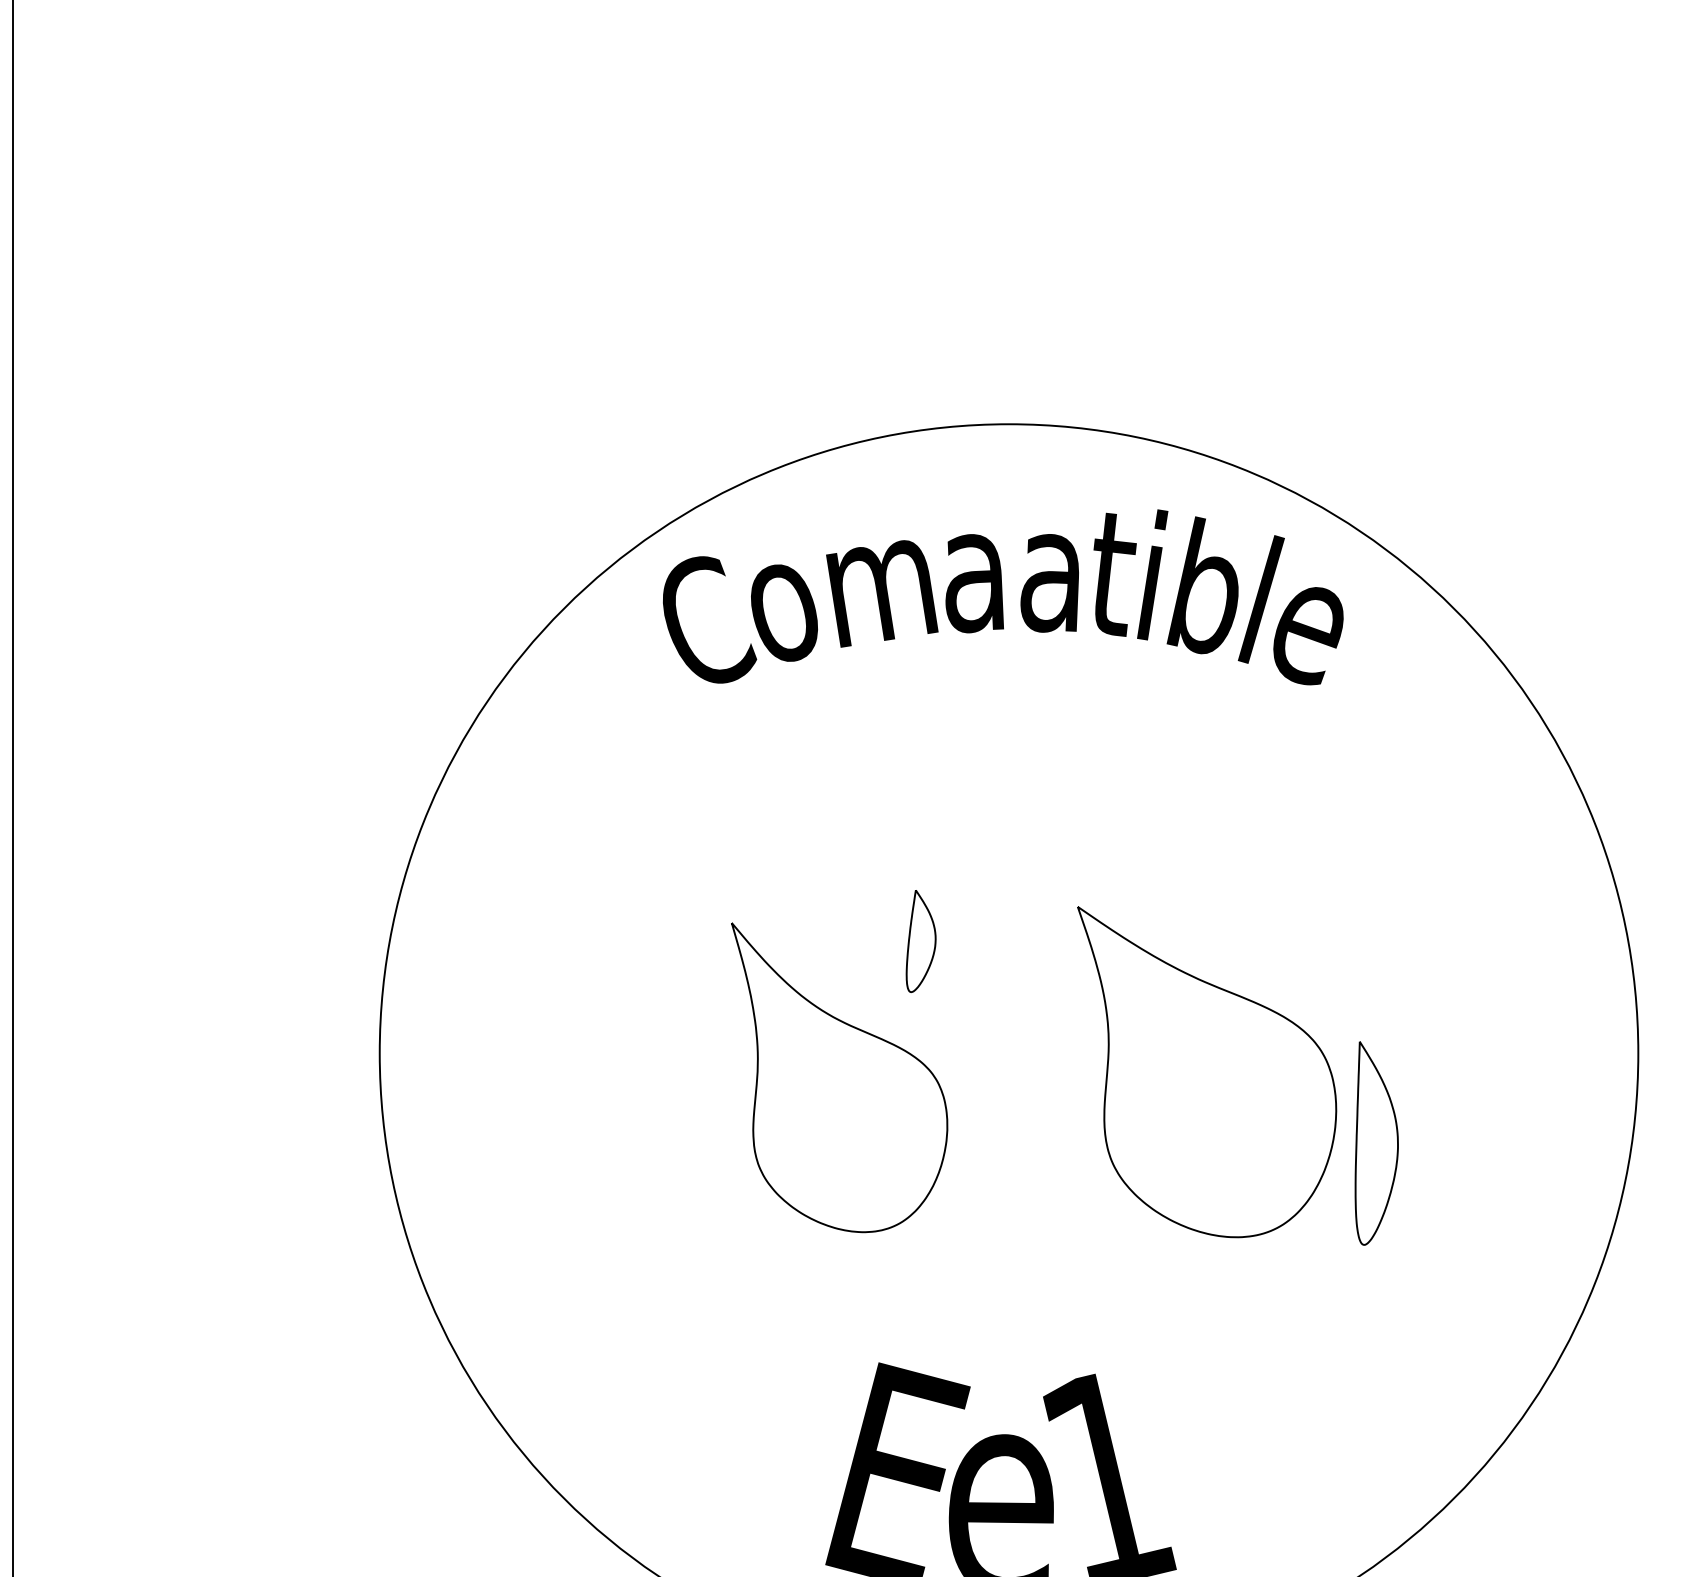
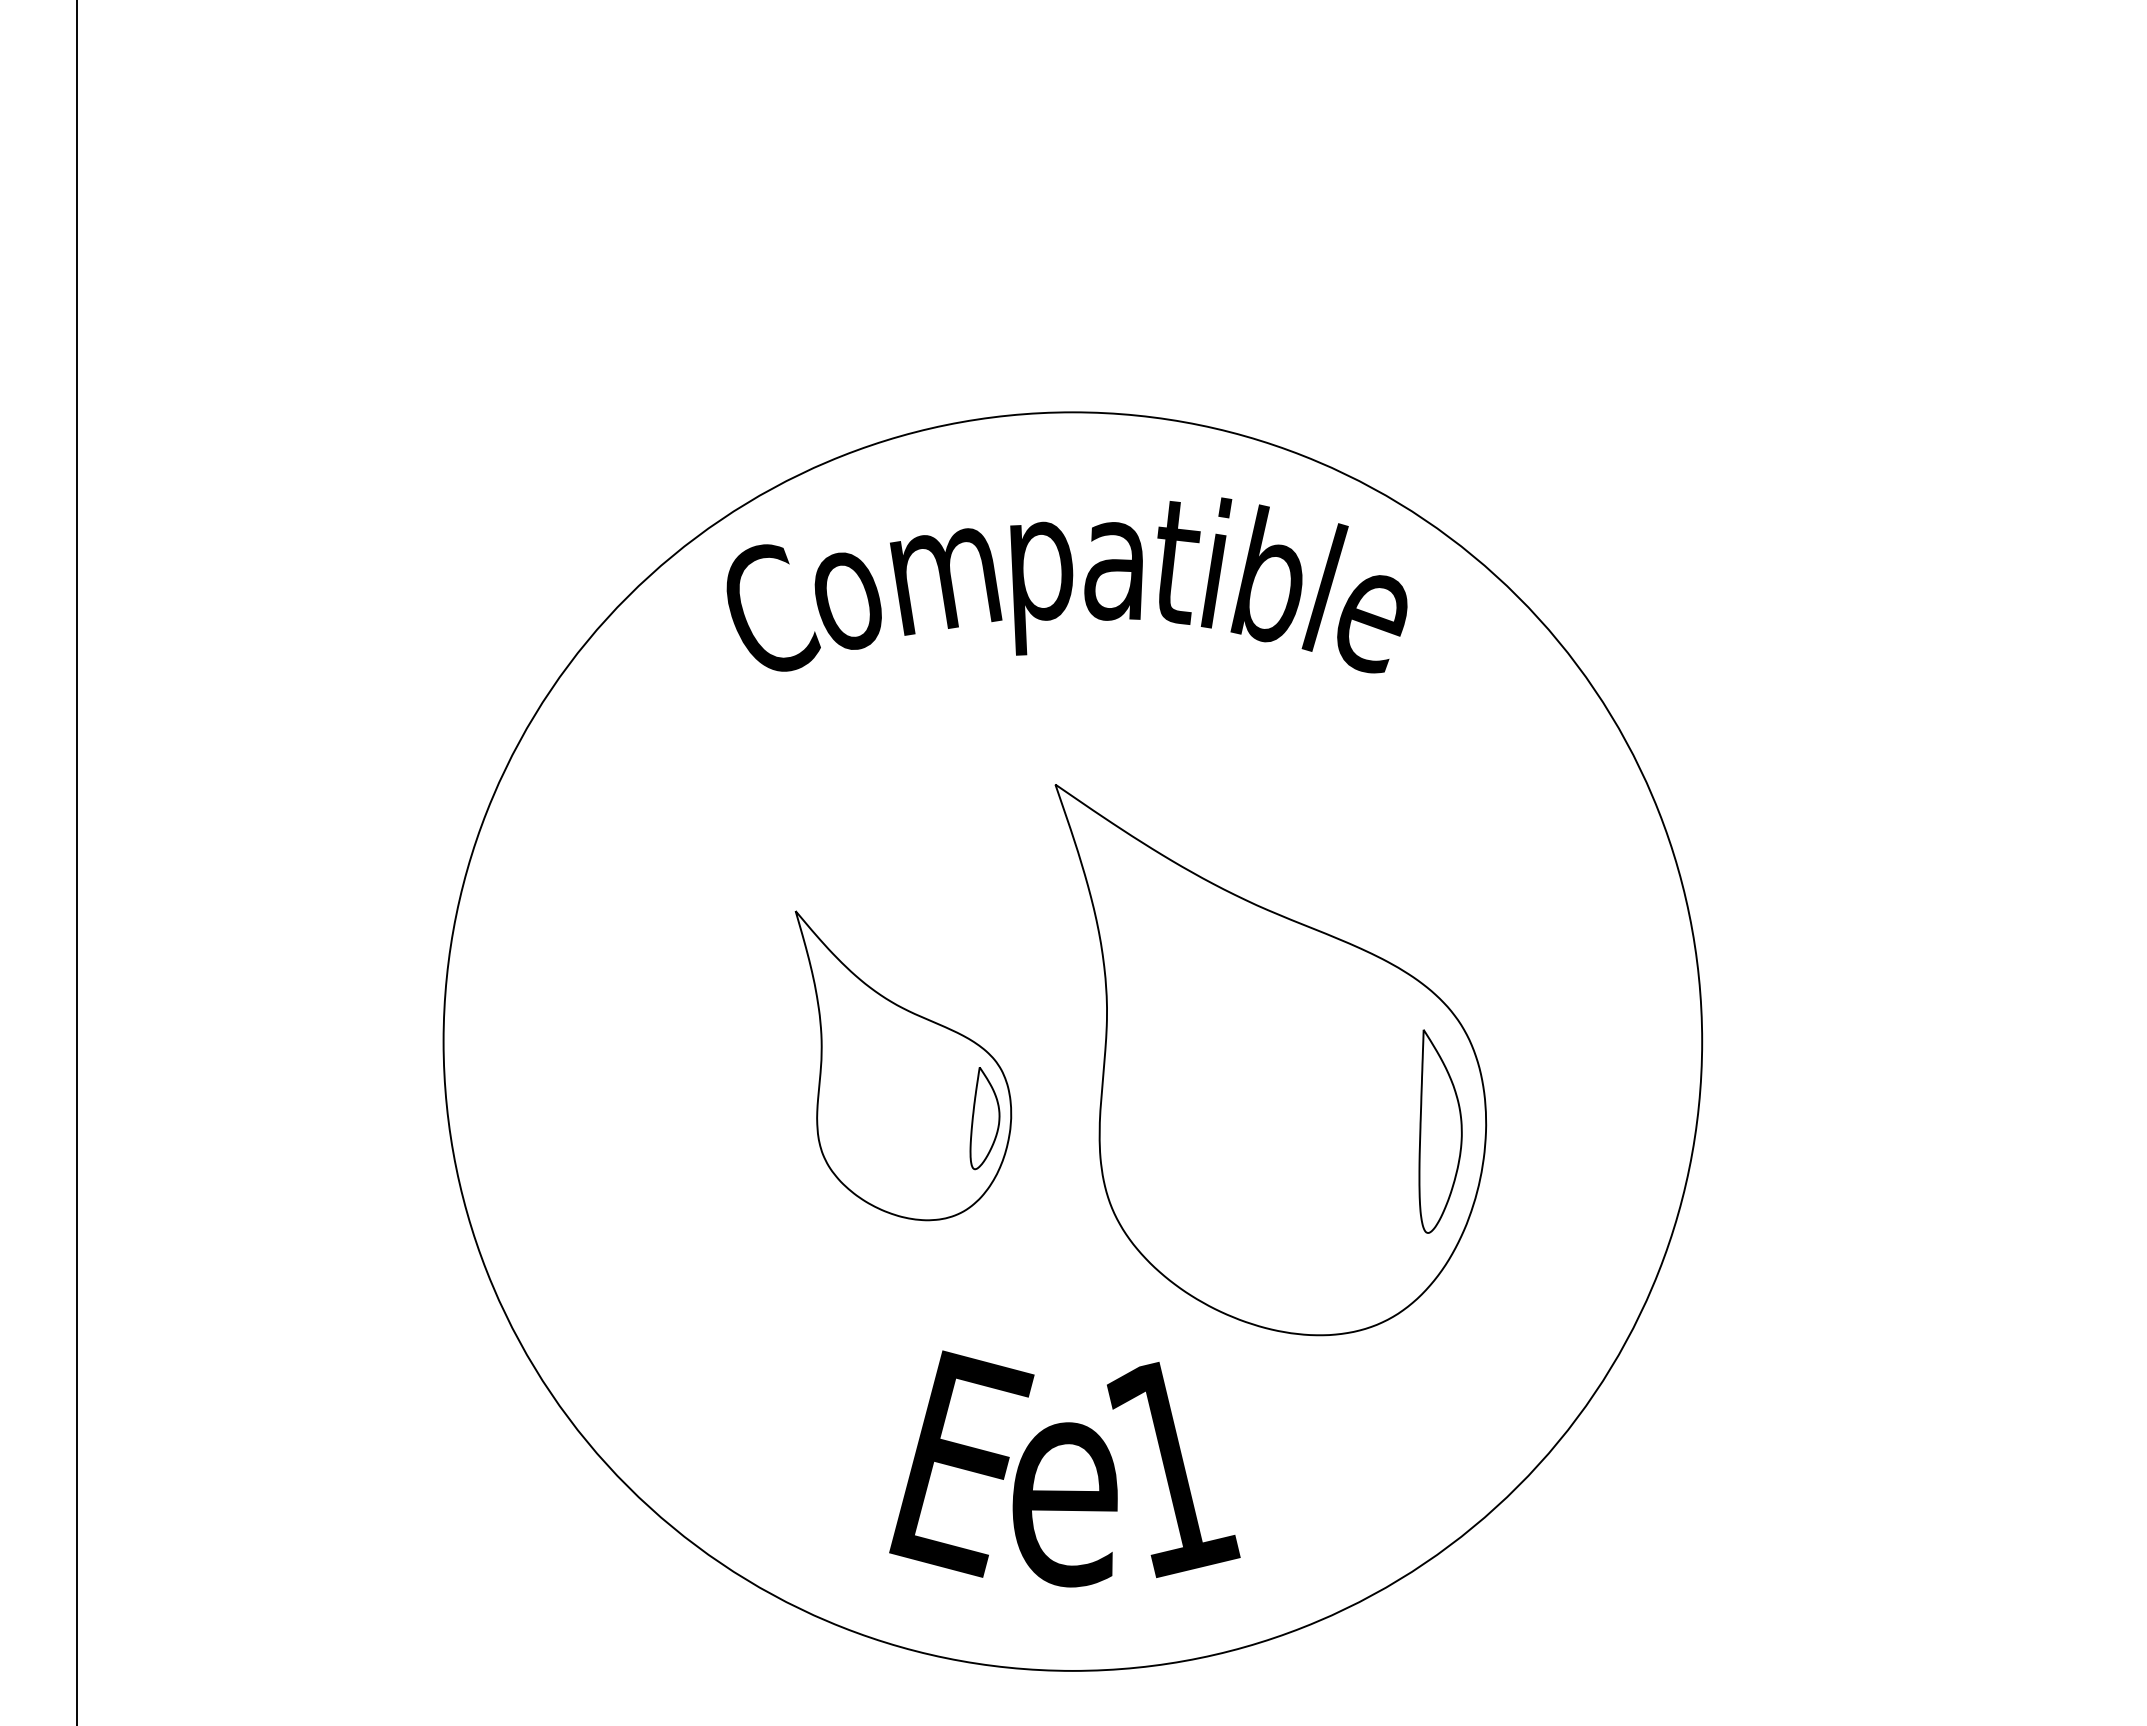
text: (977, 600) -> (1041, 588), a -> p
part: (920, 941) -> (984, 1118), moved
part: (1206, 1072) -> (1270, 1060), size x1.67

